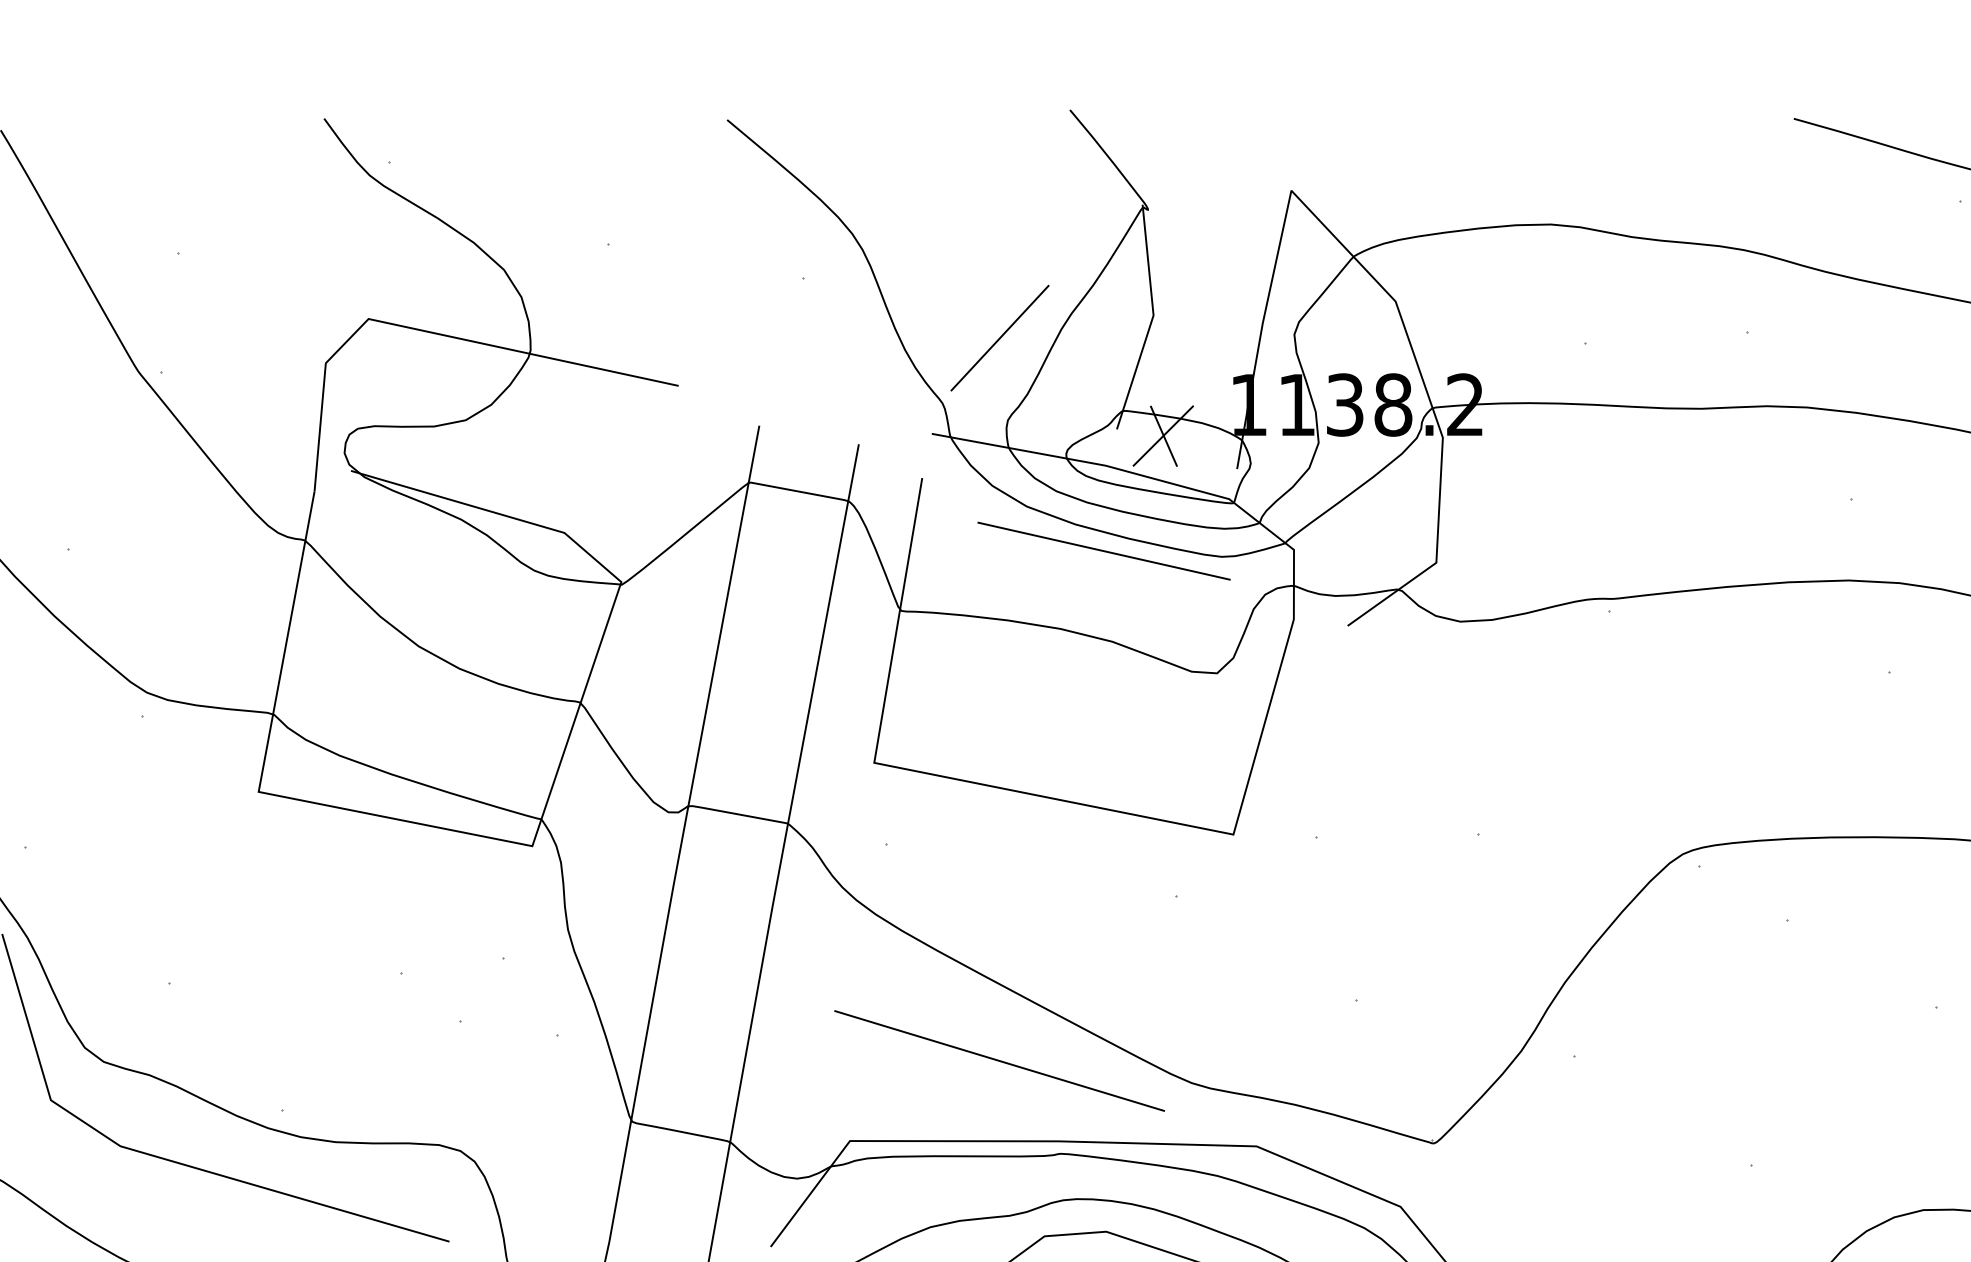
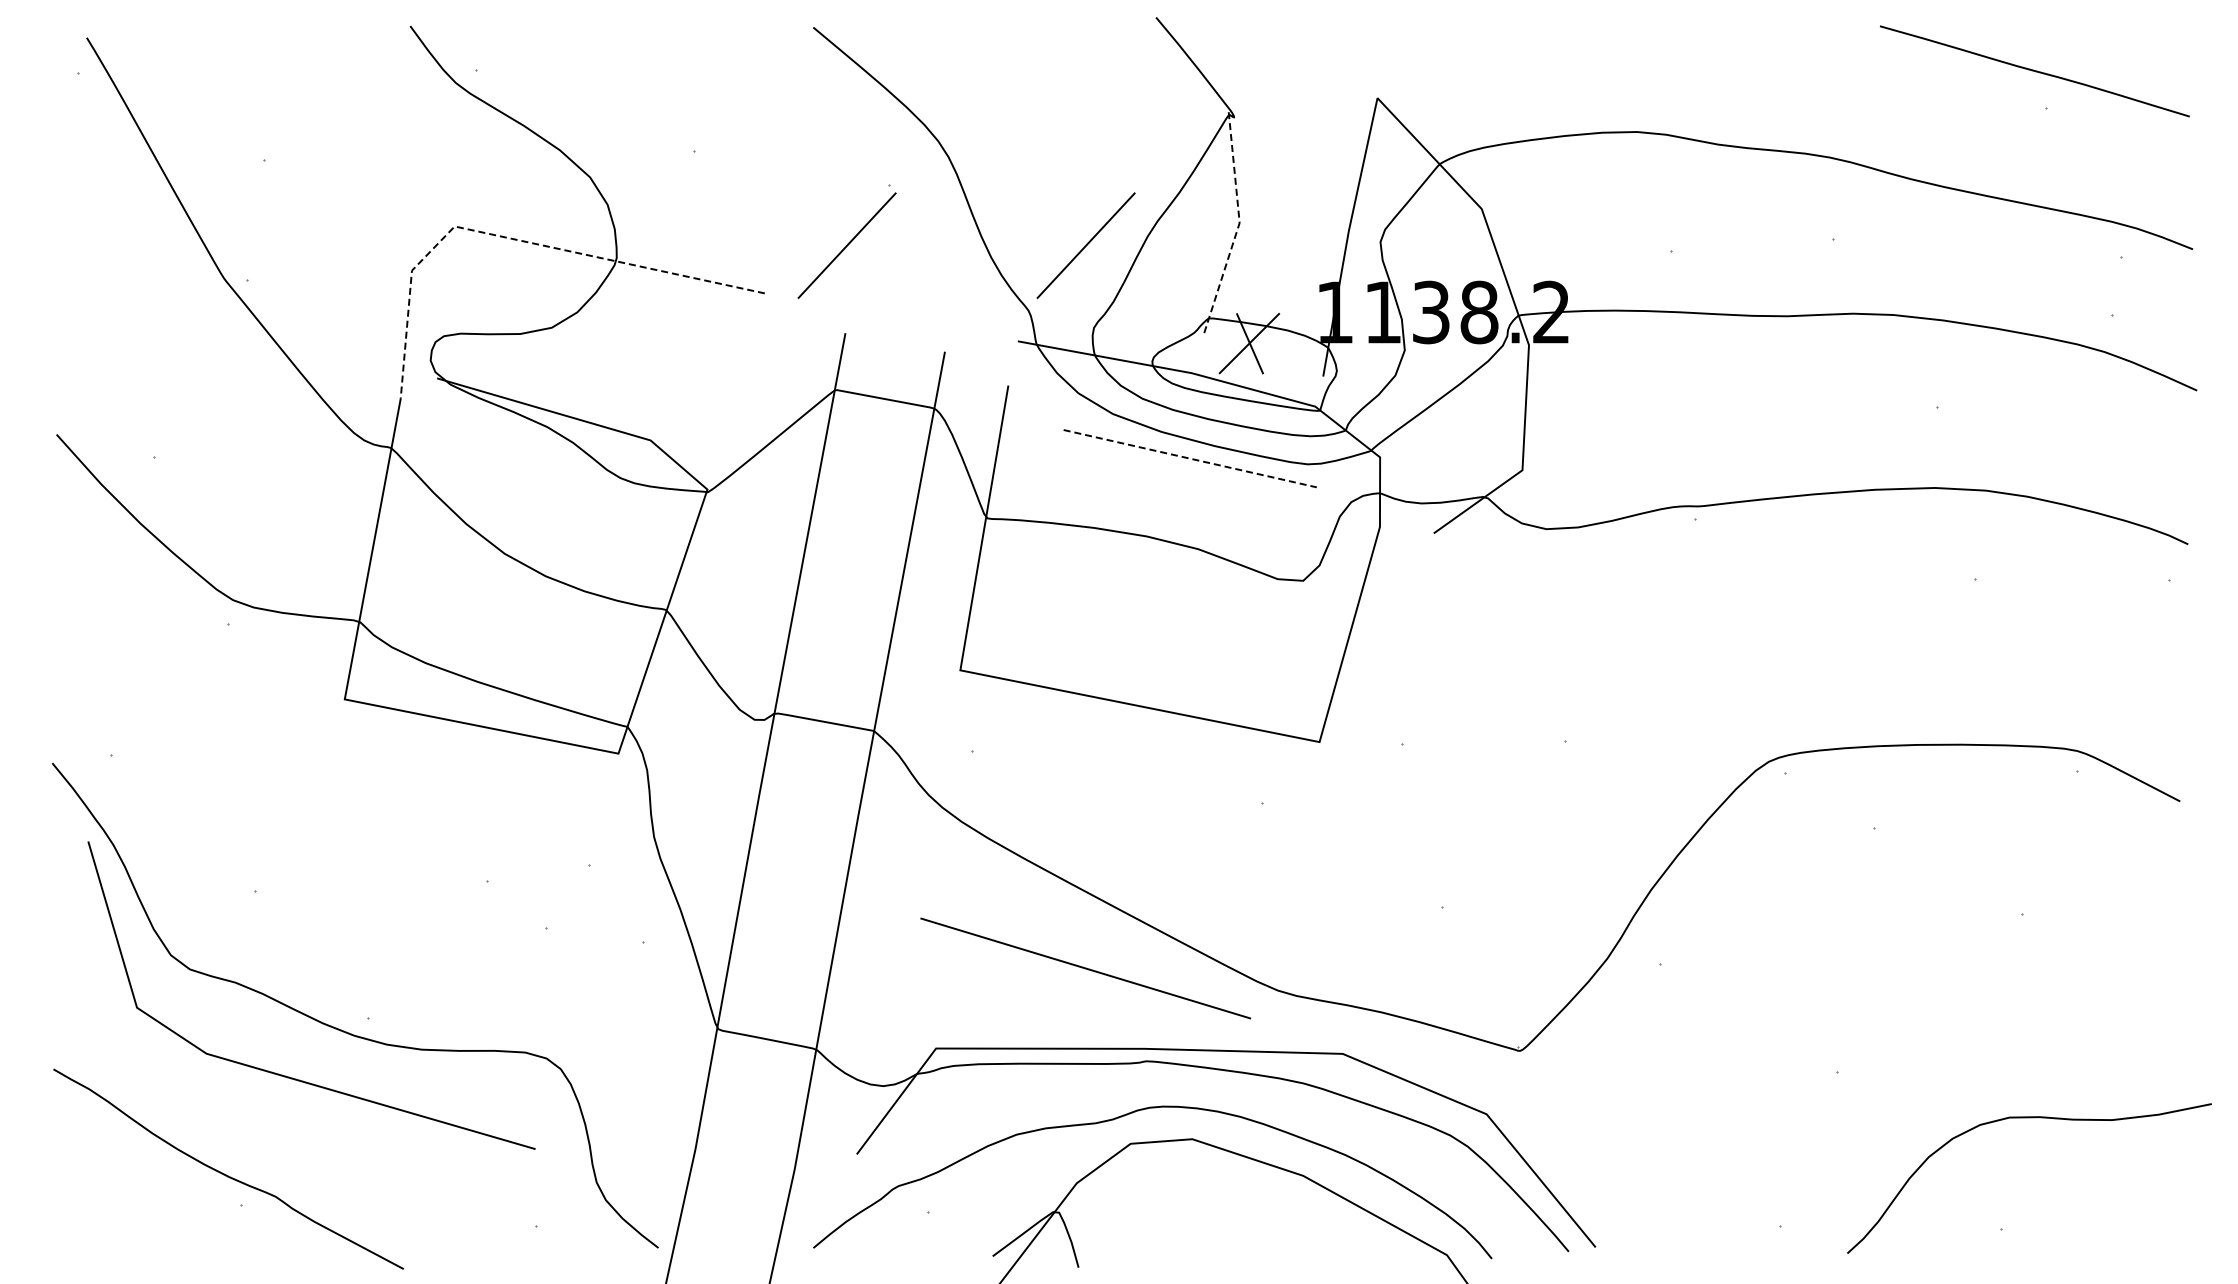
line: (1152, 319) -> (1238, 226), solid -> dashed
line: (429, 332) -> (515, 239), solid -> dashed
line: (760, 338) -> (846, 245), added
line: (1104, 551) -> (1190, 458), solid -> dashed

